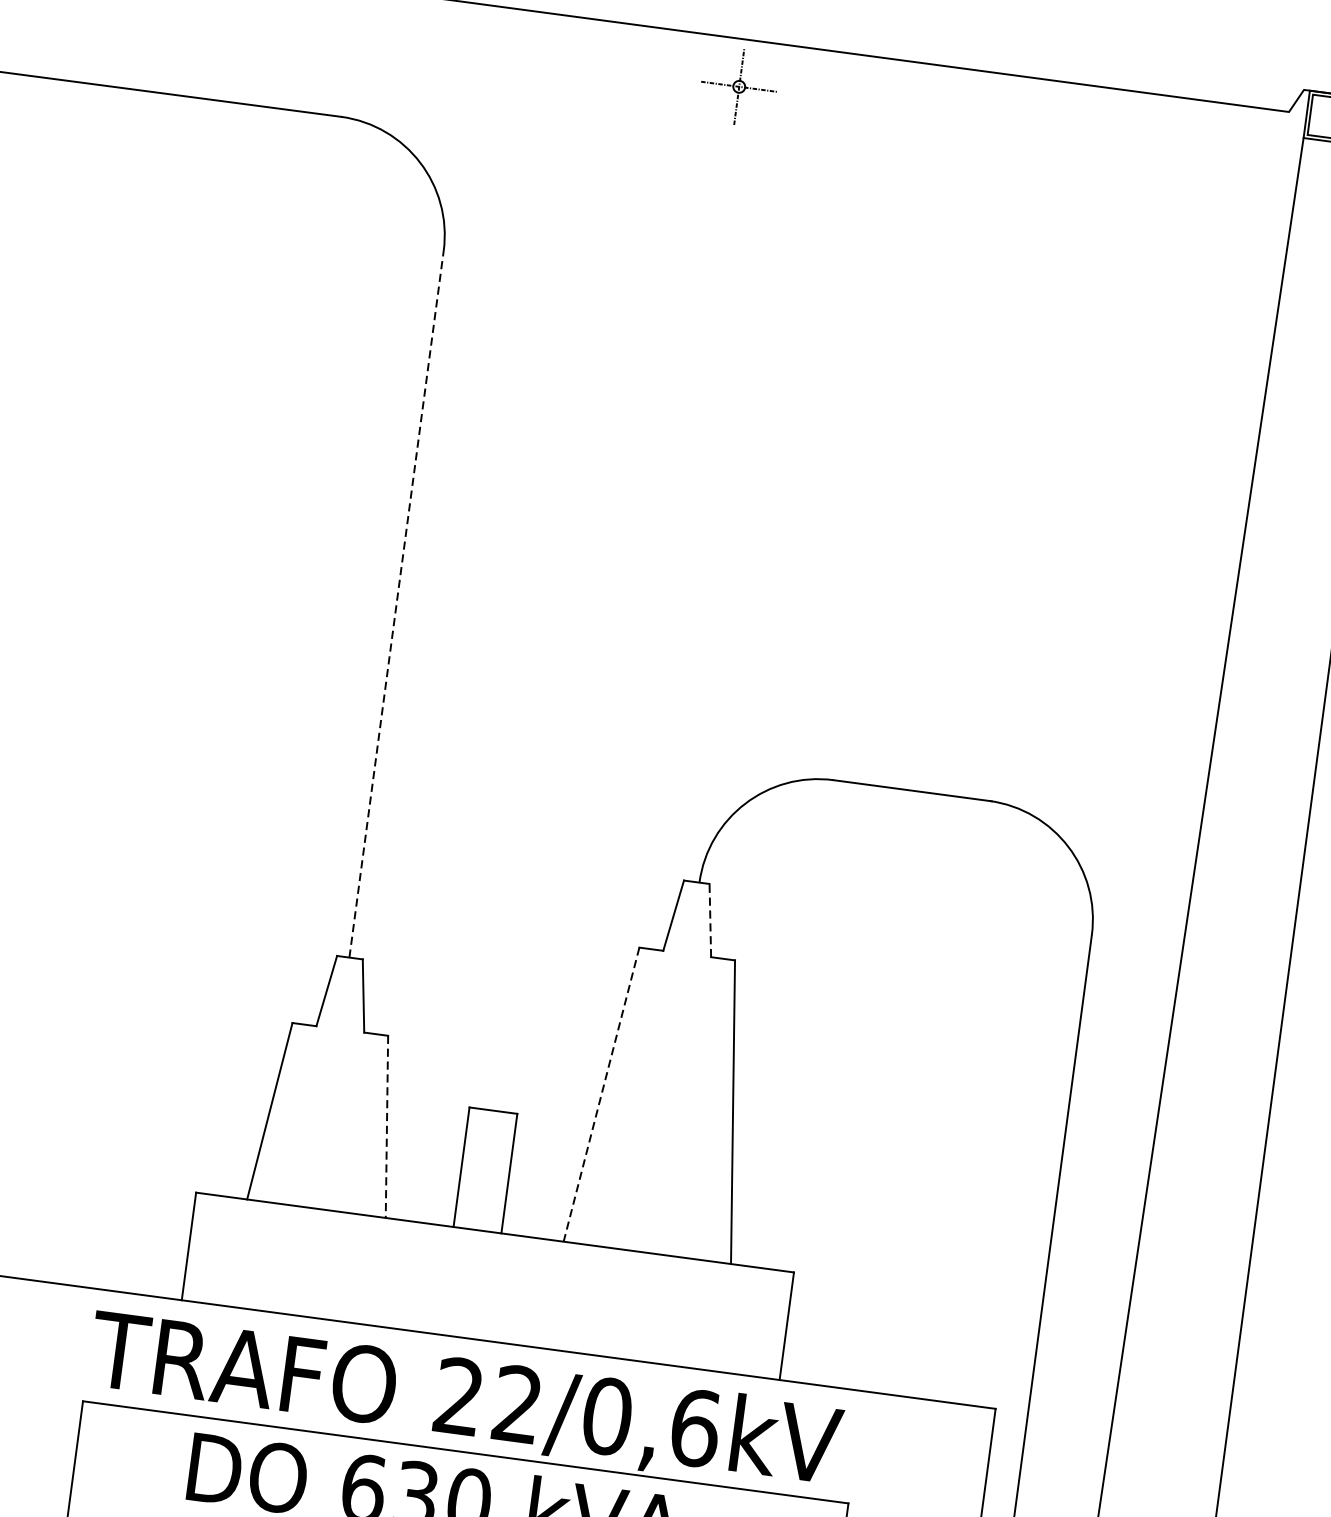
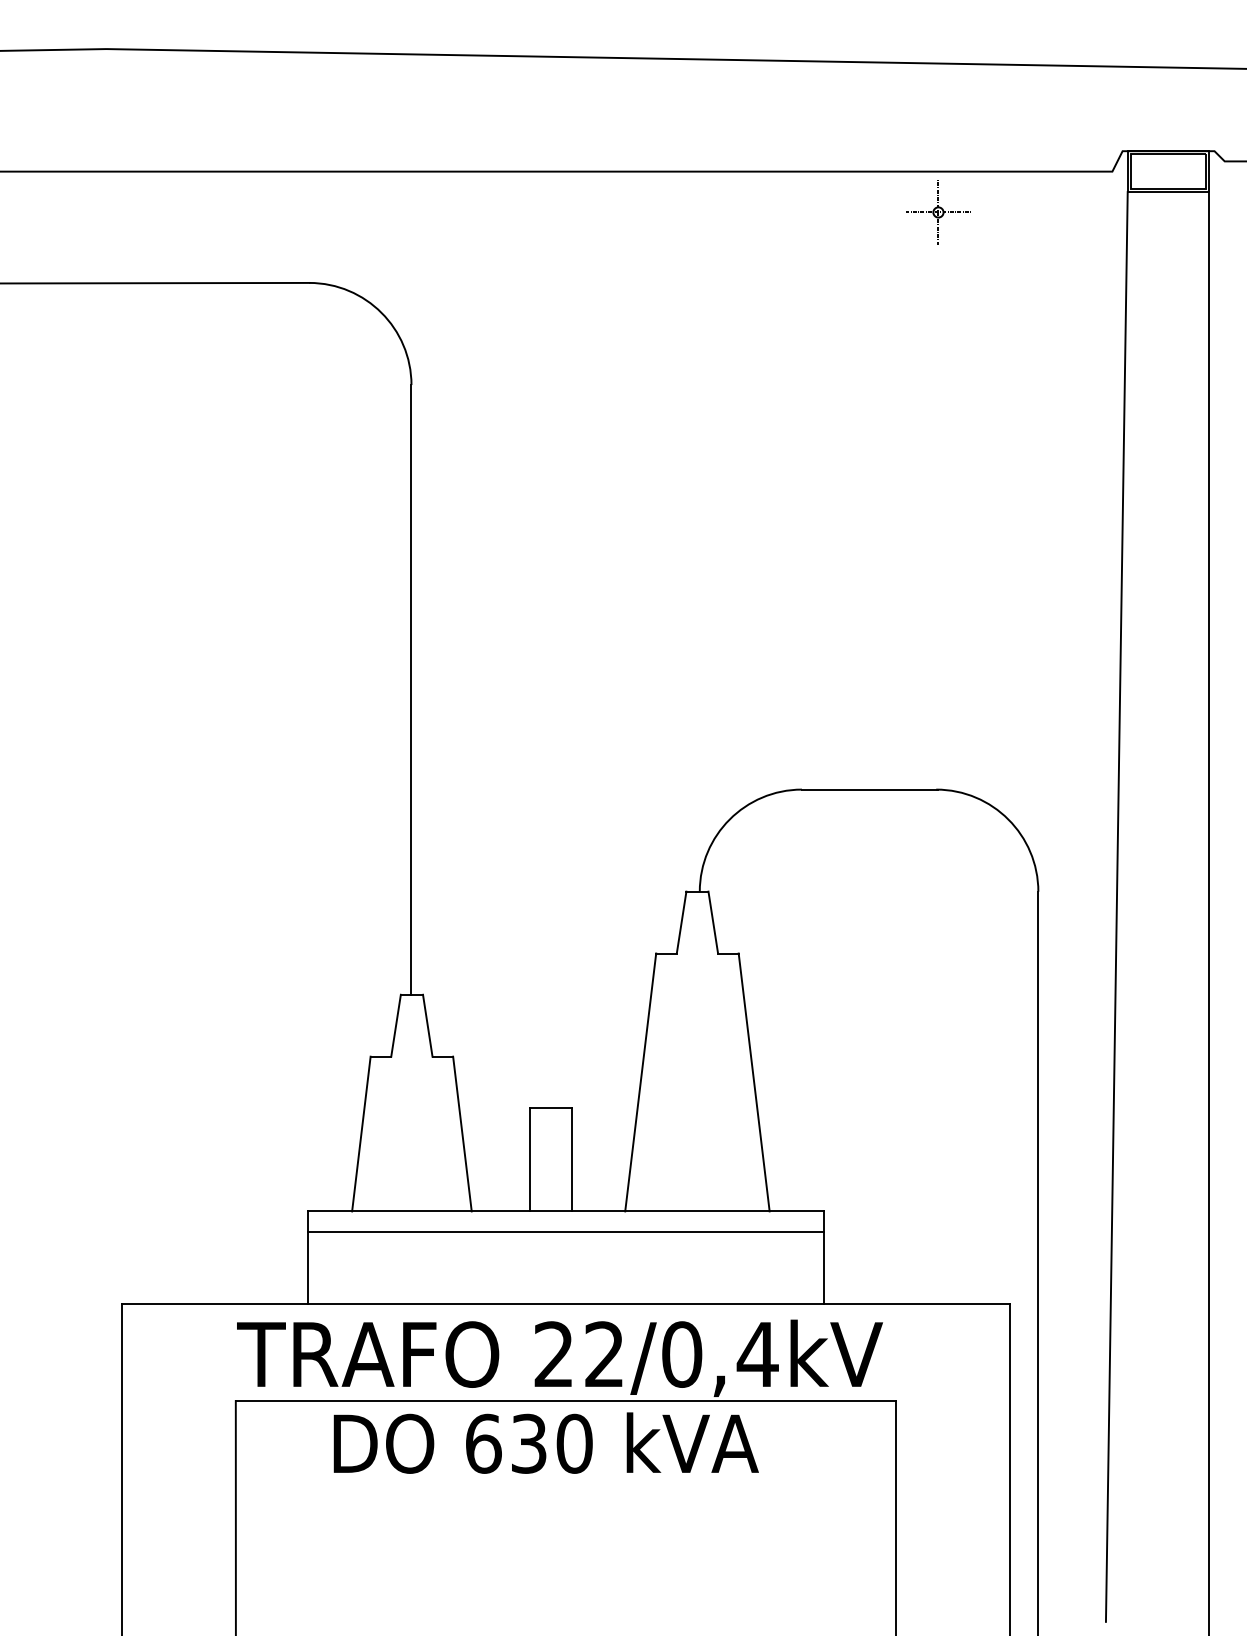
part: (739, 86) -> (938, 212), moved
line: (396, 603) -> (411, 689), dashed -> solid
line: (710, 920) -> (713, 922), dashed -> solid
line: (601, 1094) -> (640, 1082), dashed -> solid
line: (386, 1127) -> (462, 1134), dashed -> solid
line: (491, 1256) -> (565, 1232), added
text: (694, 1427) -> (757, 1354), 22/0,6kV -> 22/0,4kV

